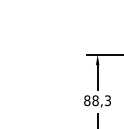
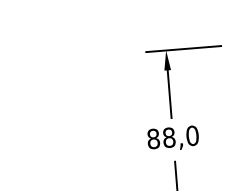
text: (107, 100) -> (191, 135), 88,3 -> 88,0

